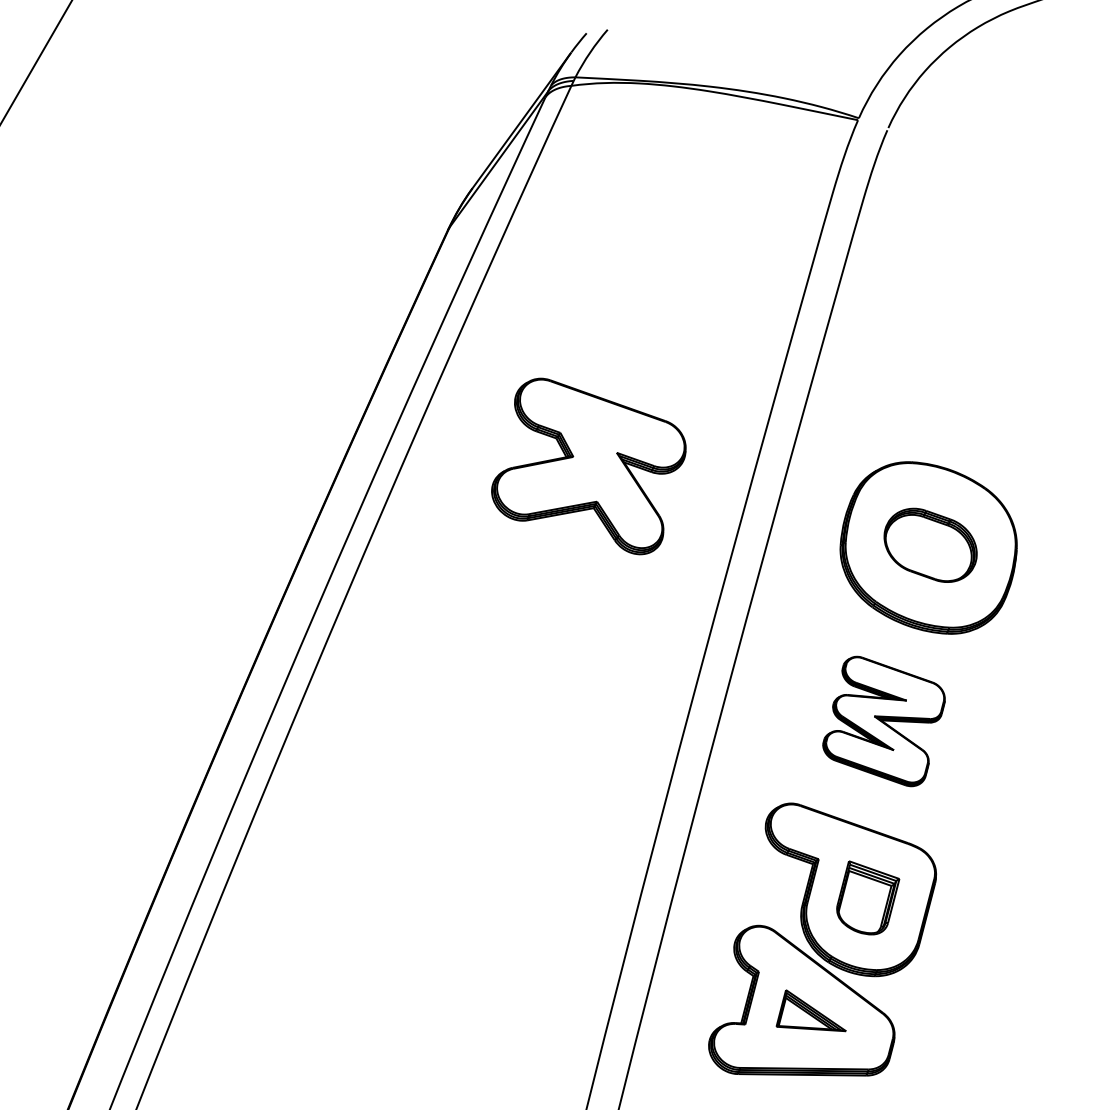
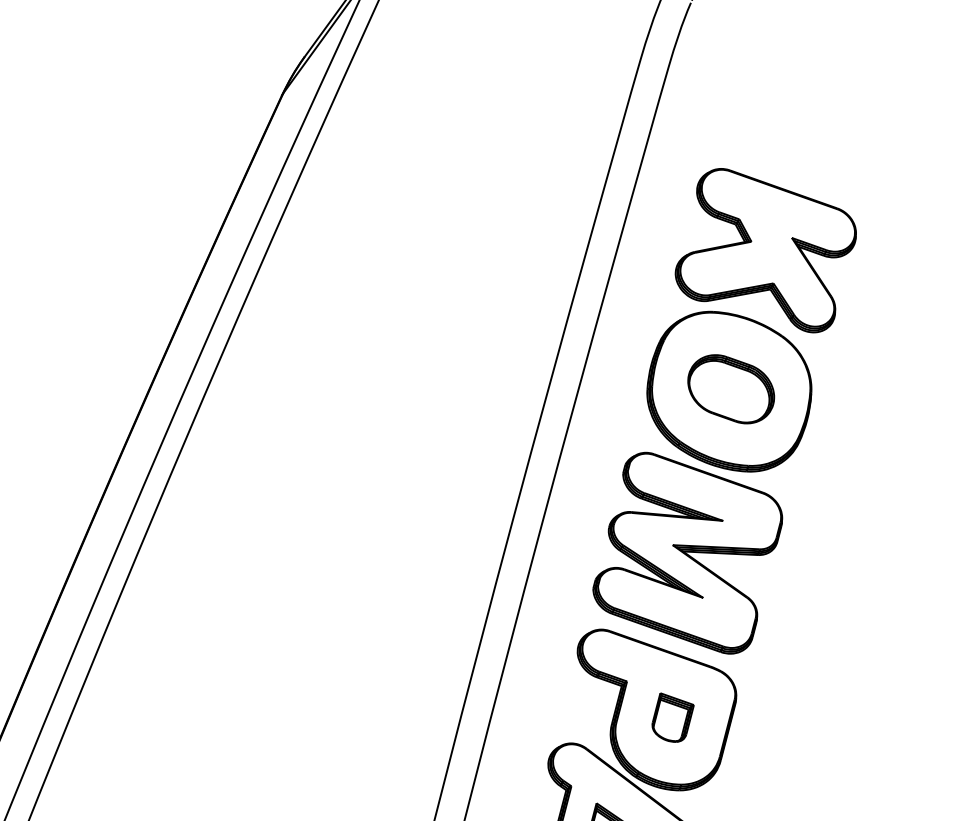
part: (588, 466) -> (765, 250), moved
part: (883, 721) -> (687, 553), size x1.67
part: (868, 898) -> (673, 718), size x0.71

